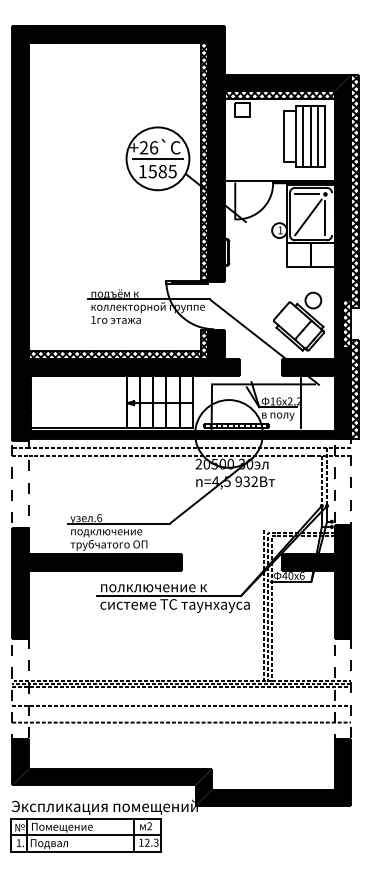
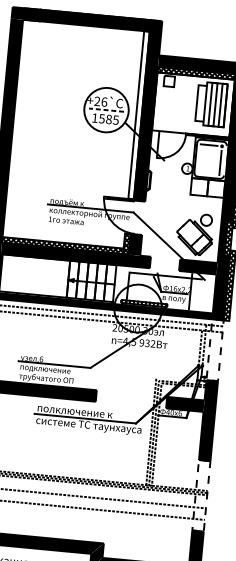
line: (157, 158) -> (106, 109), solid -> dashed
hatch: (204, 162) -> (139, 115), removed
line: (308, 217) -> (208, 161), removed

